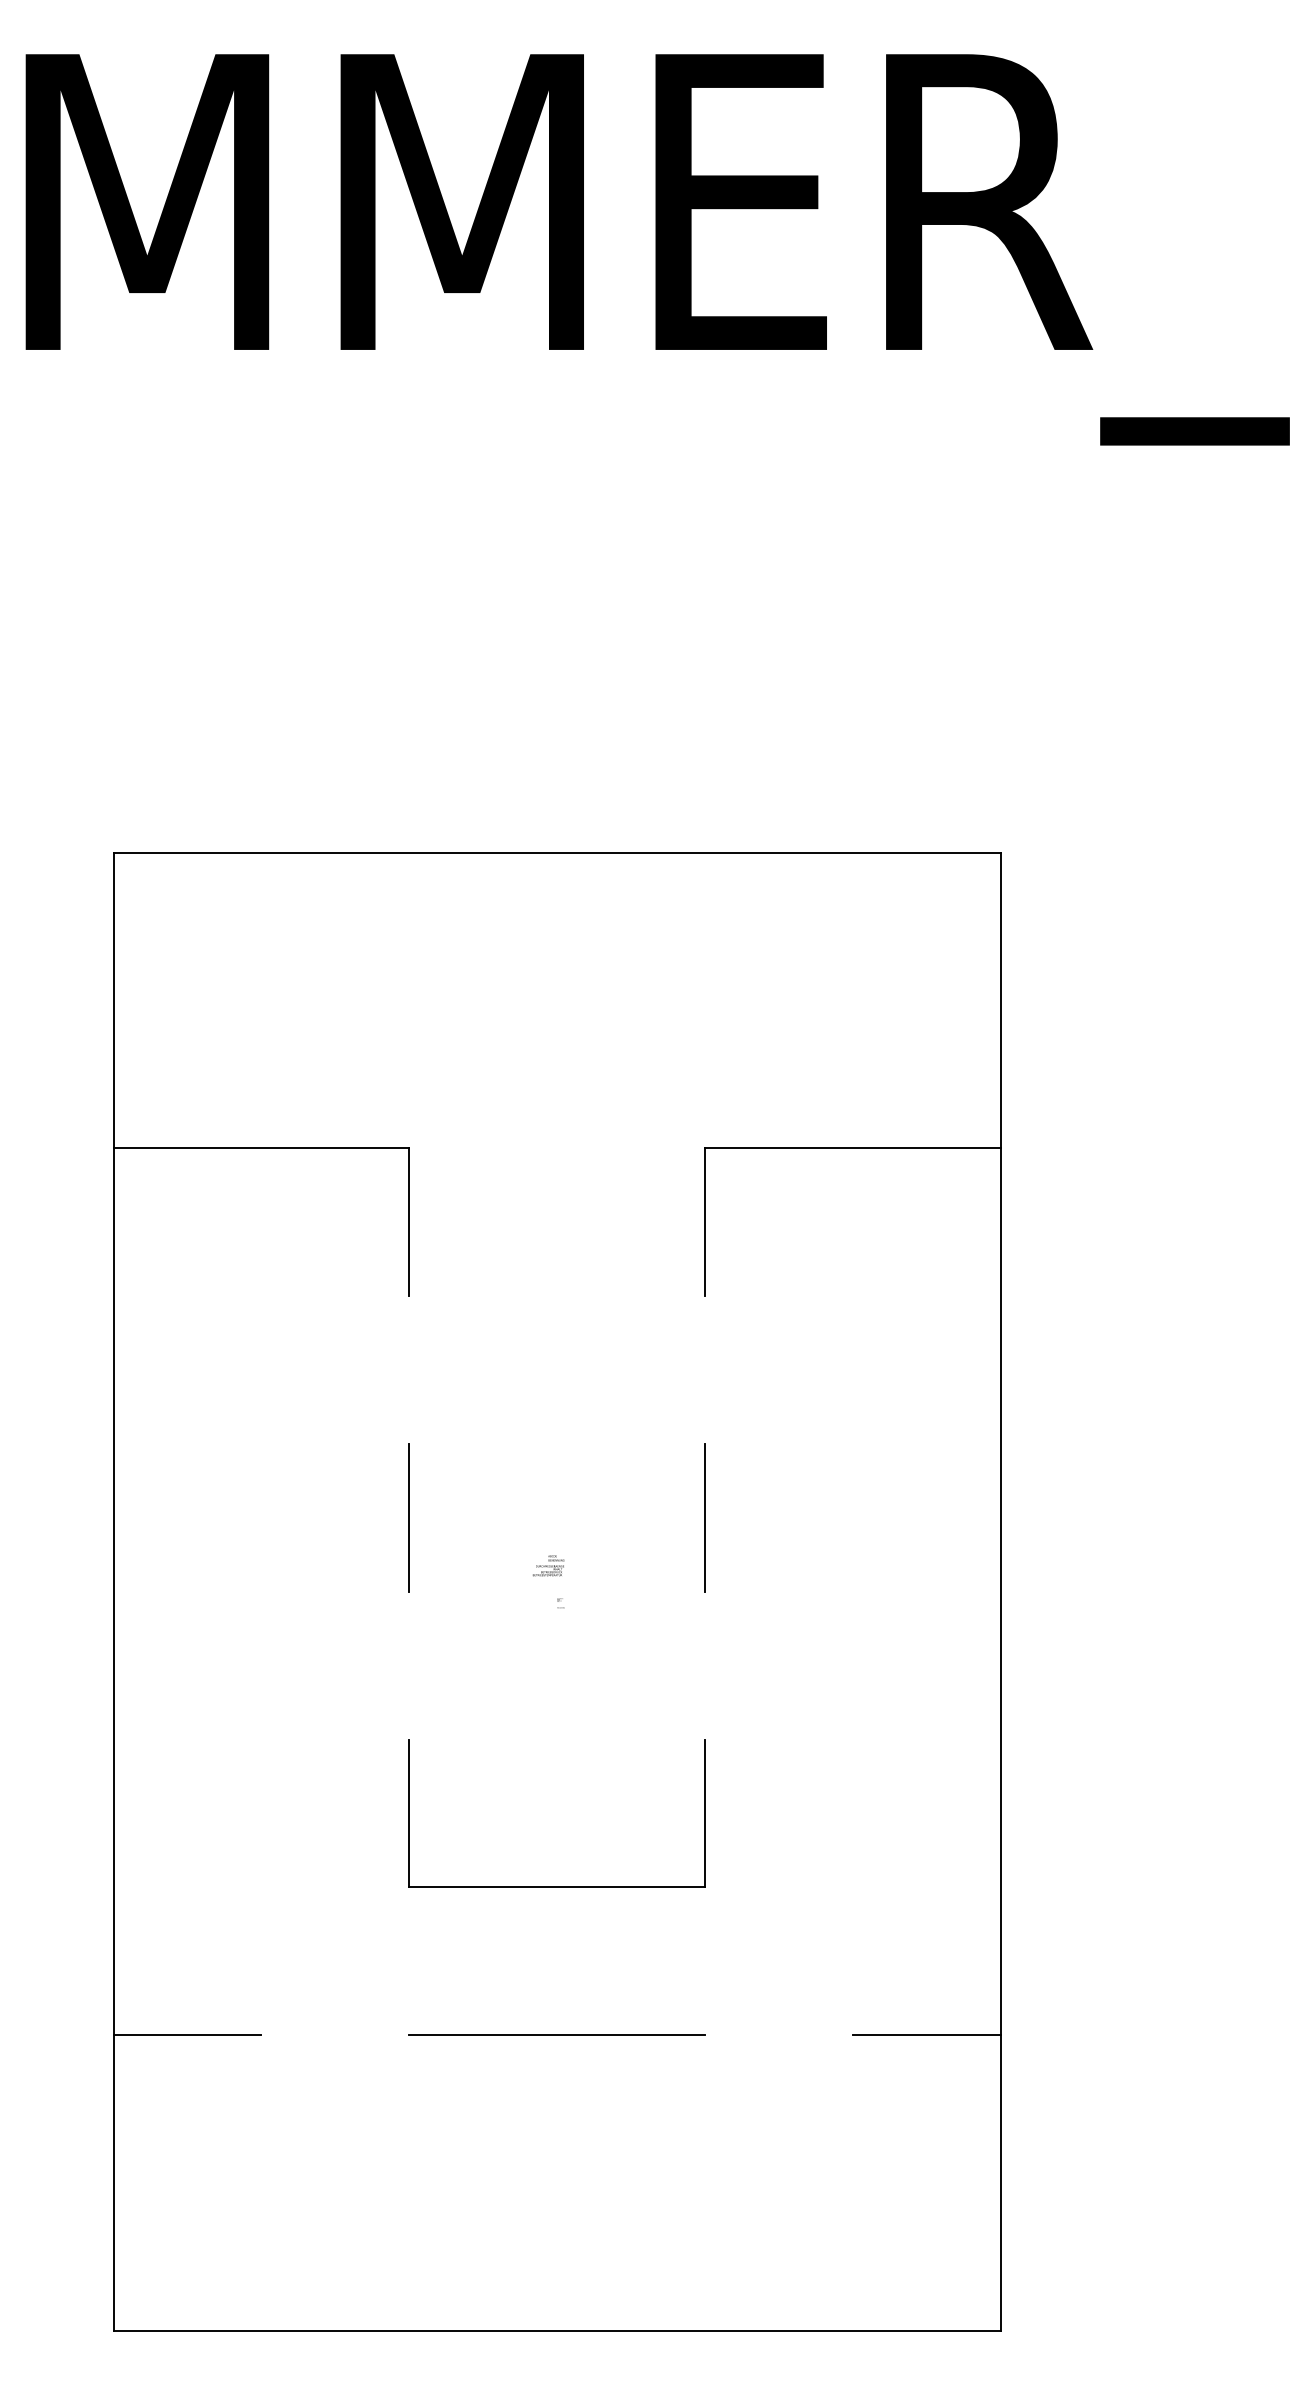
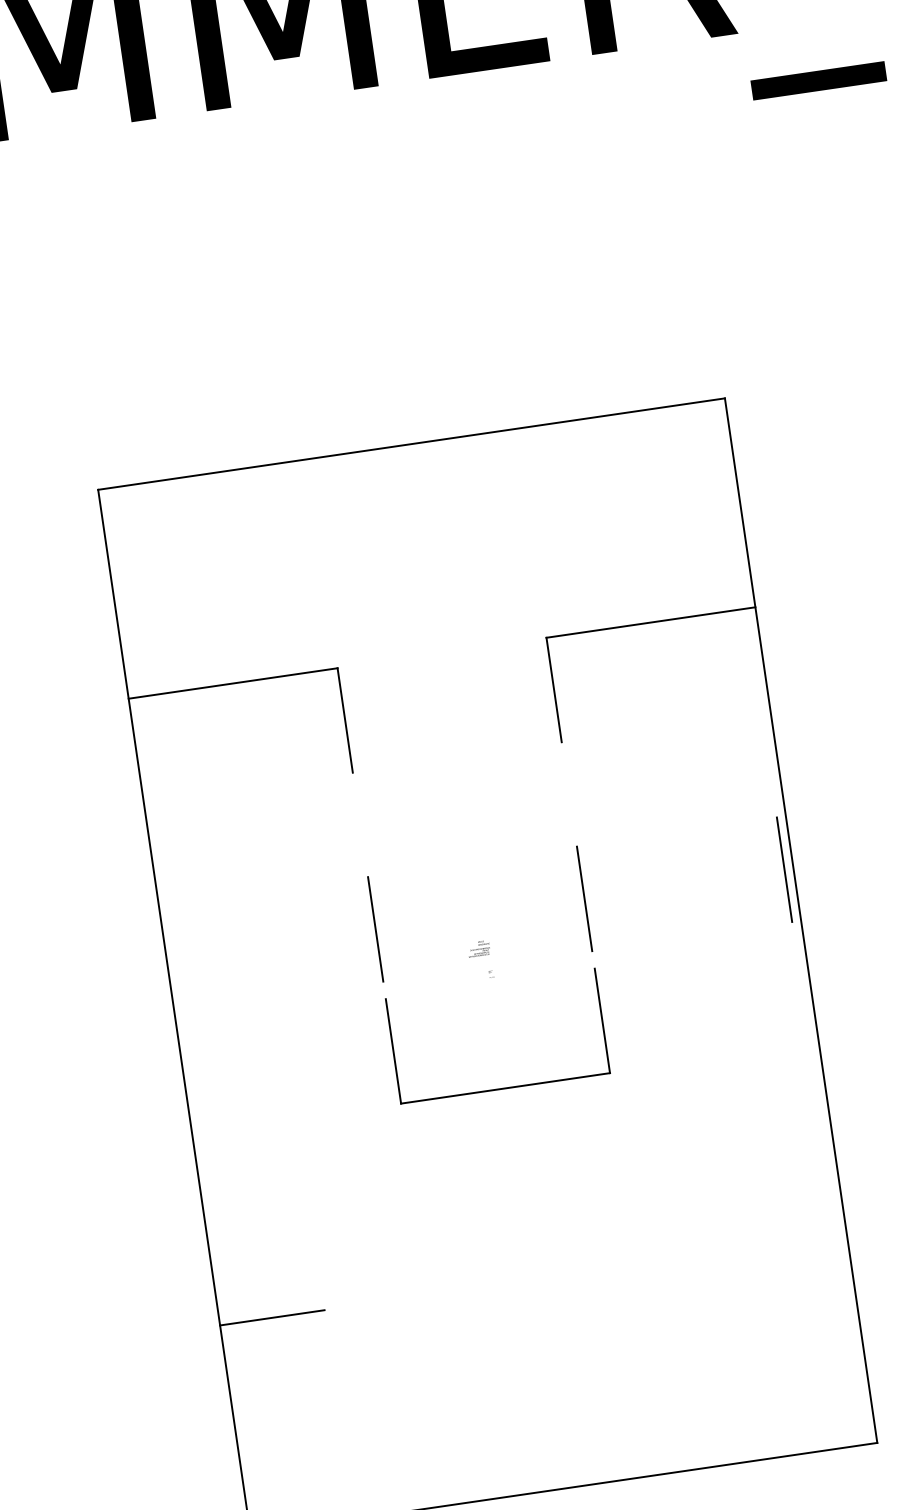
line: (987, 1517) -> (784, 869), added
part: (556, 1886) -> (505, 1087), moved
line: (556, 2035) -> (533, 1279), removed
line: (926, 2035) -> (794, 1241), removed

